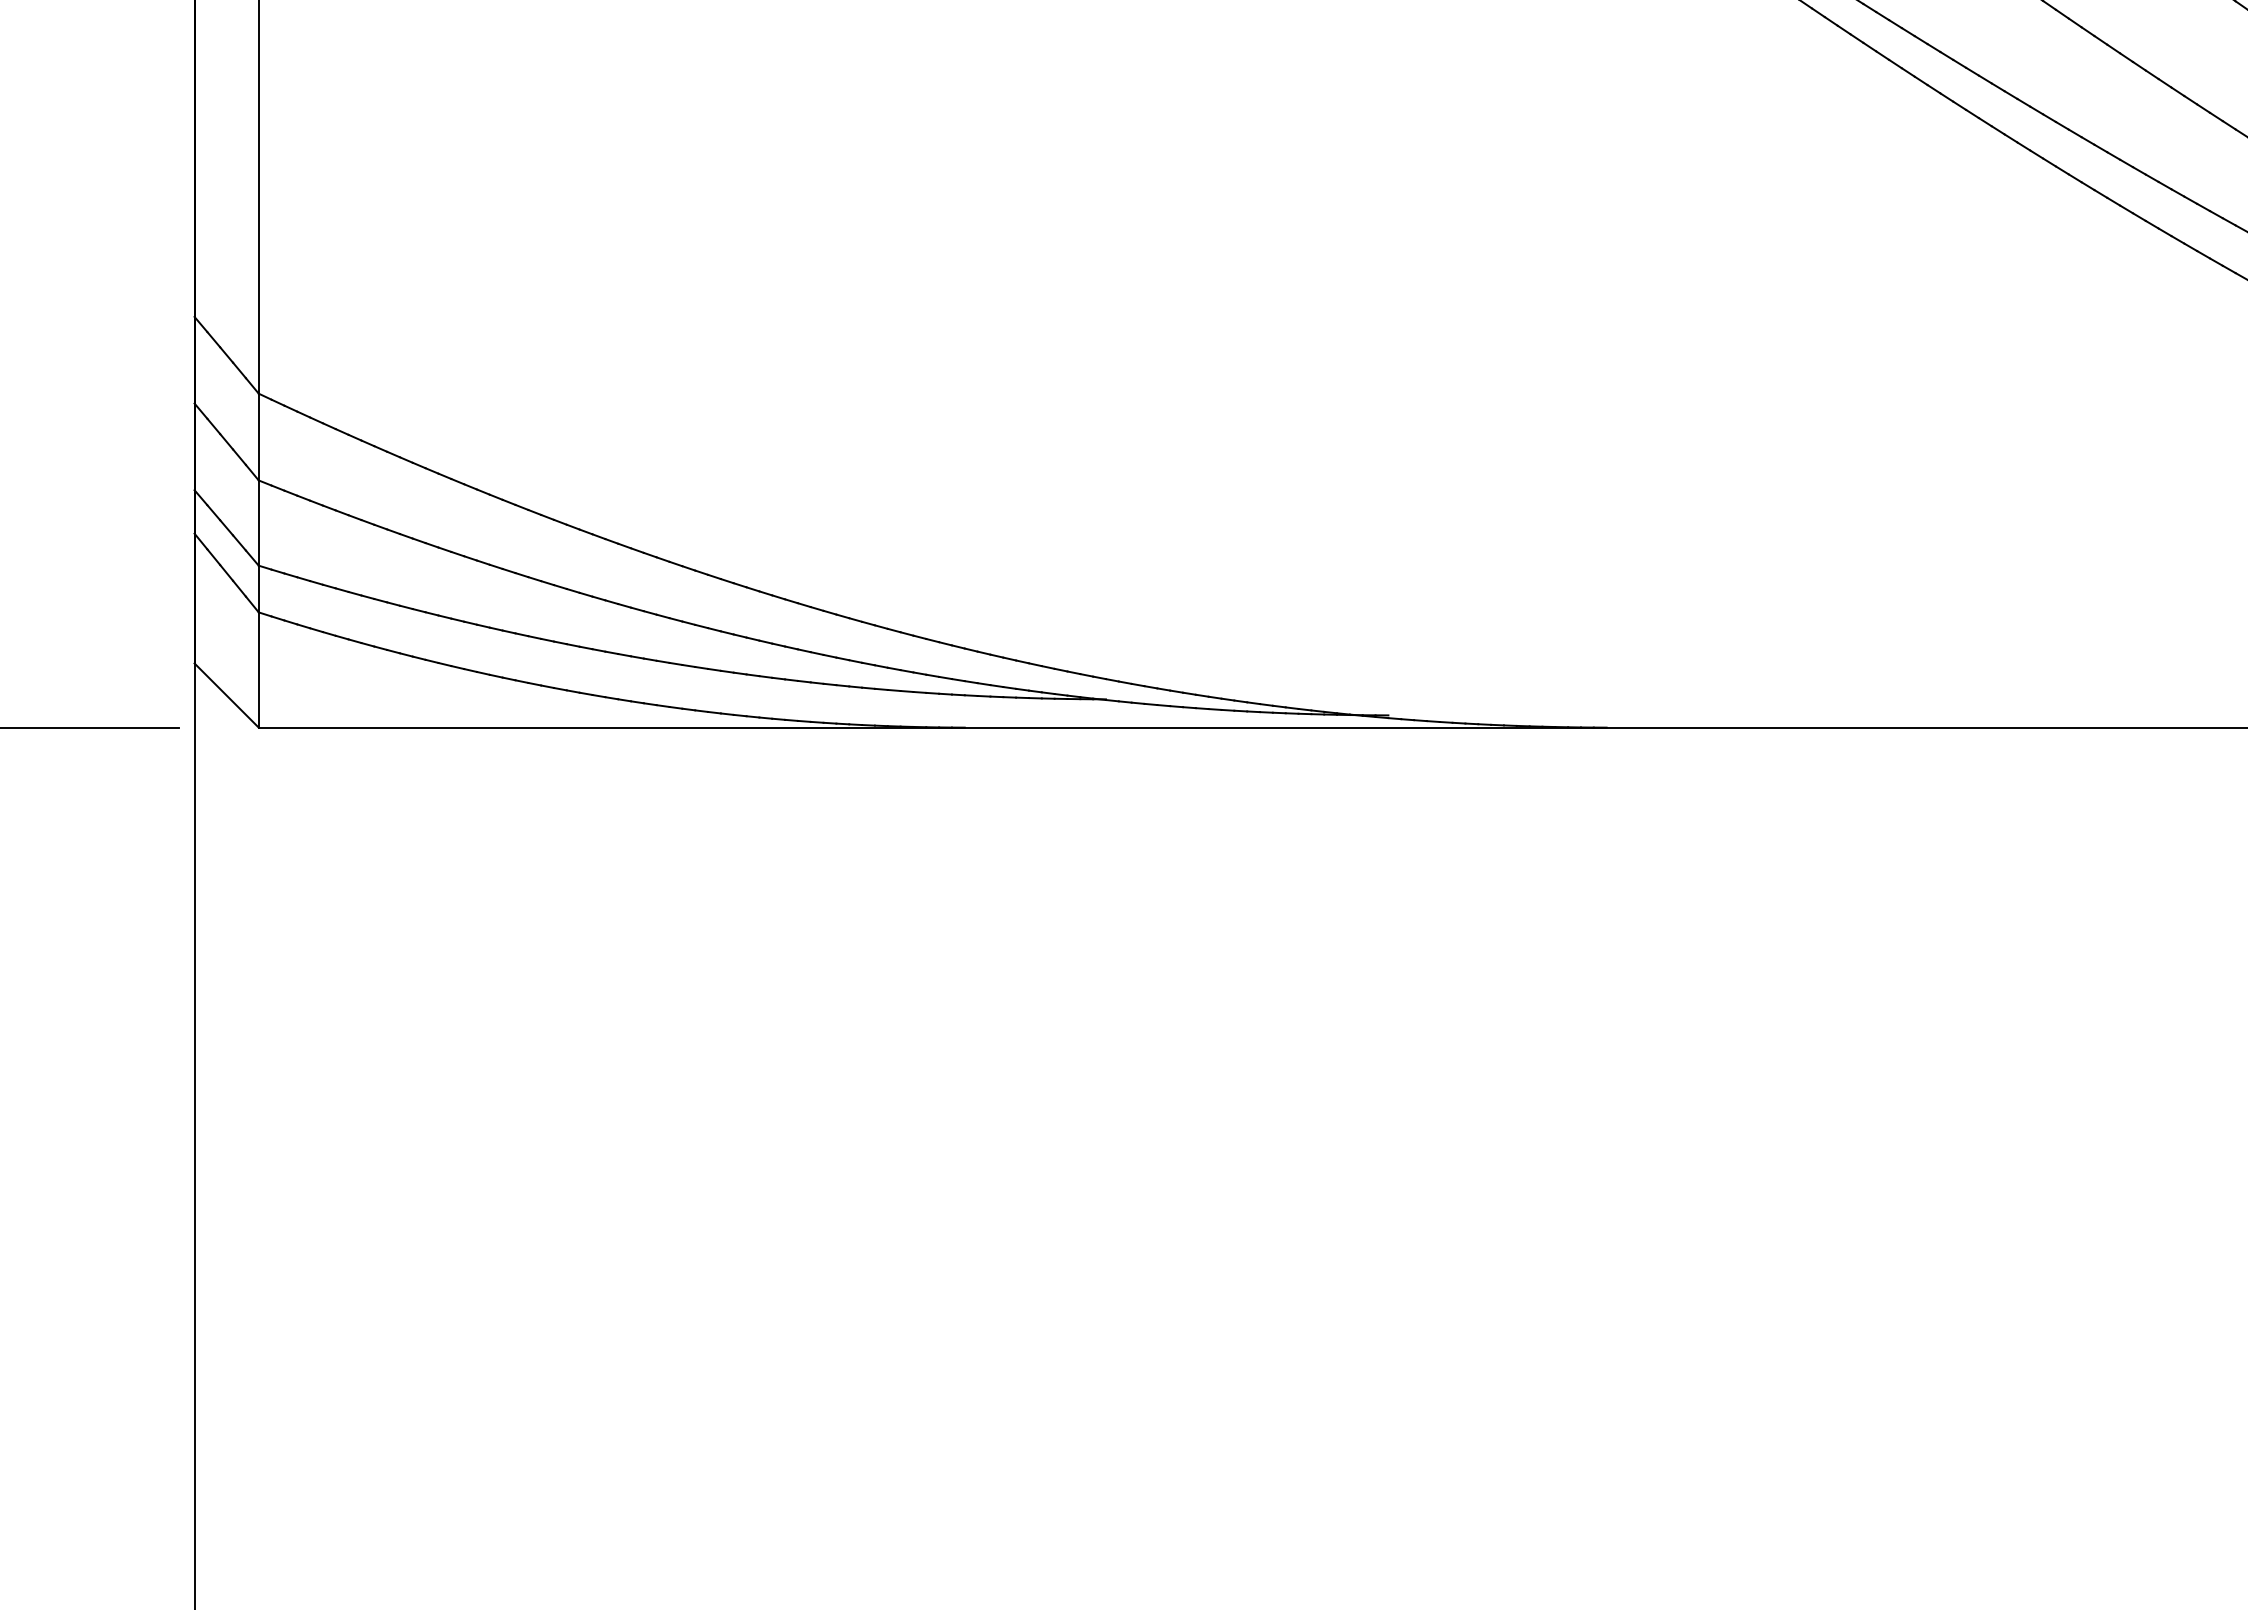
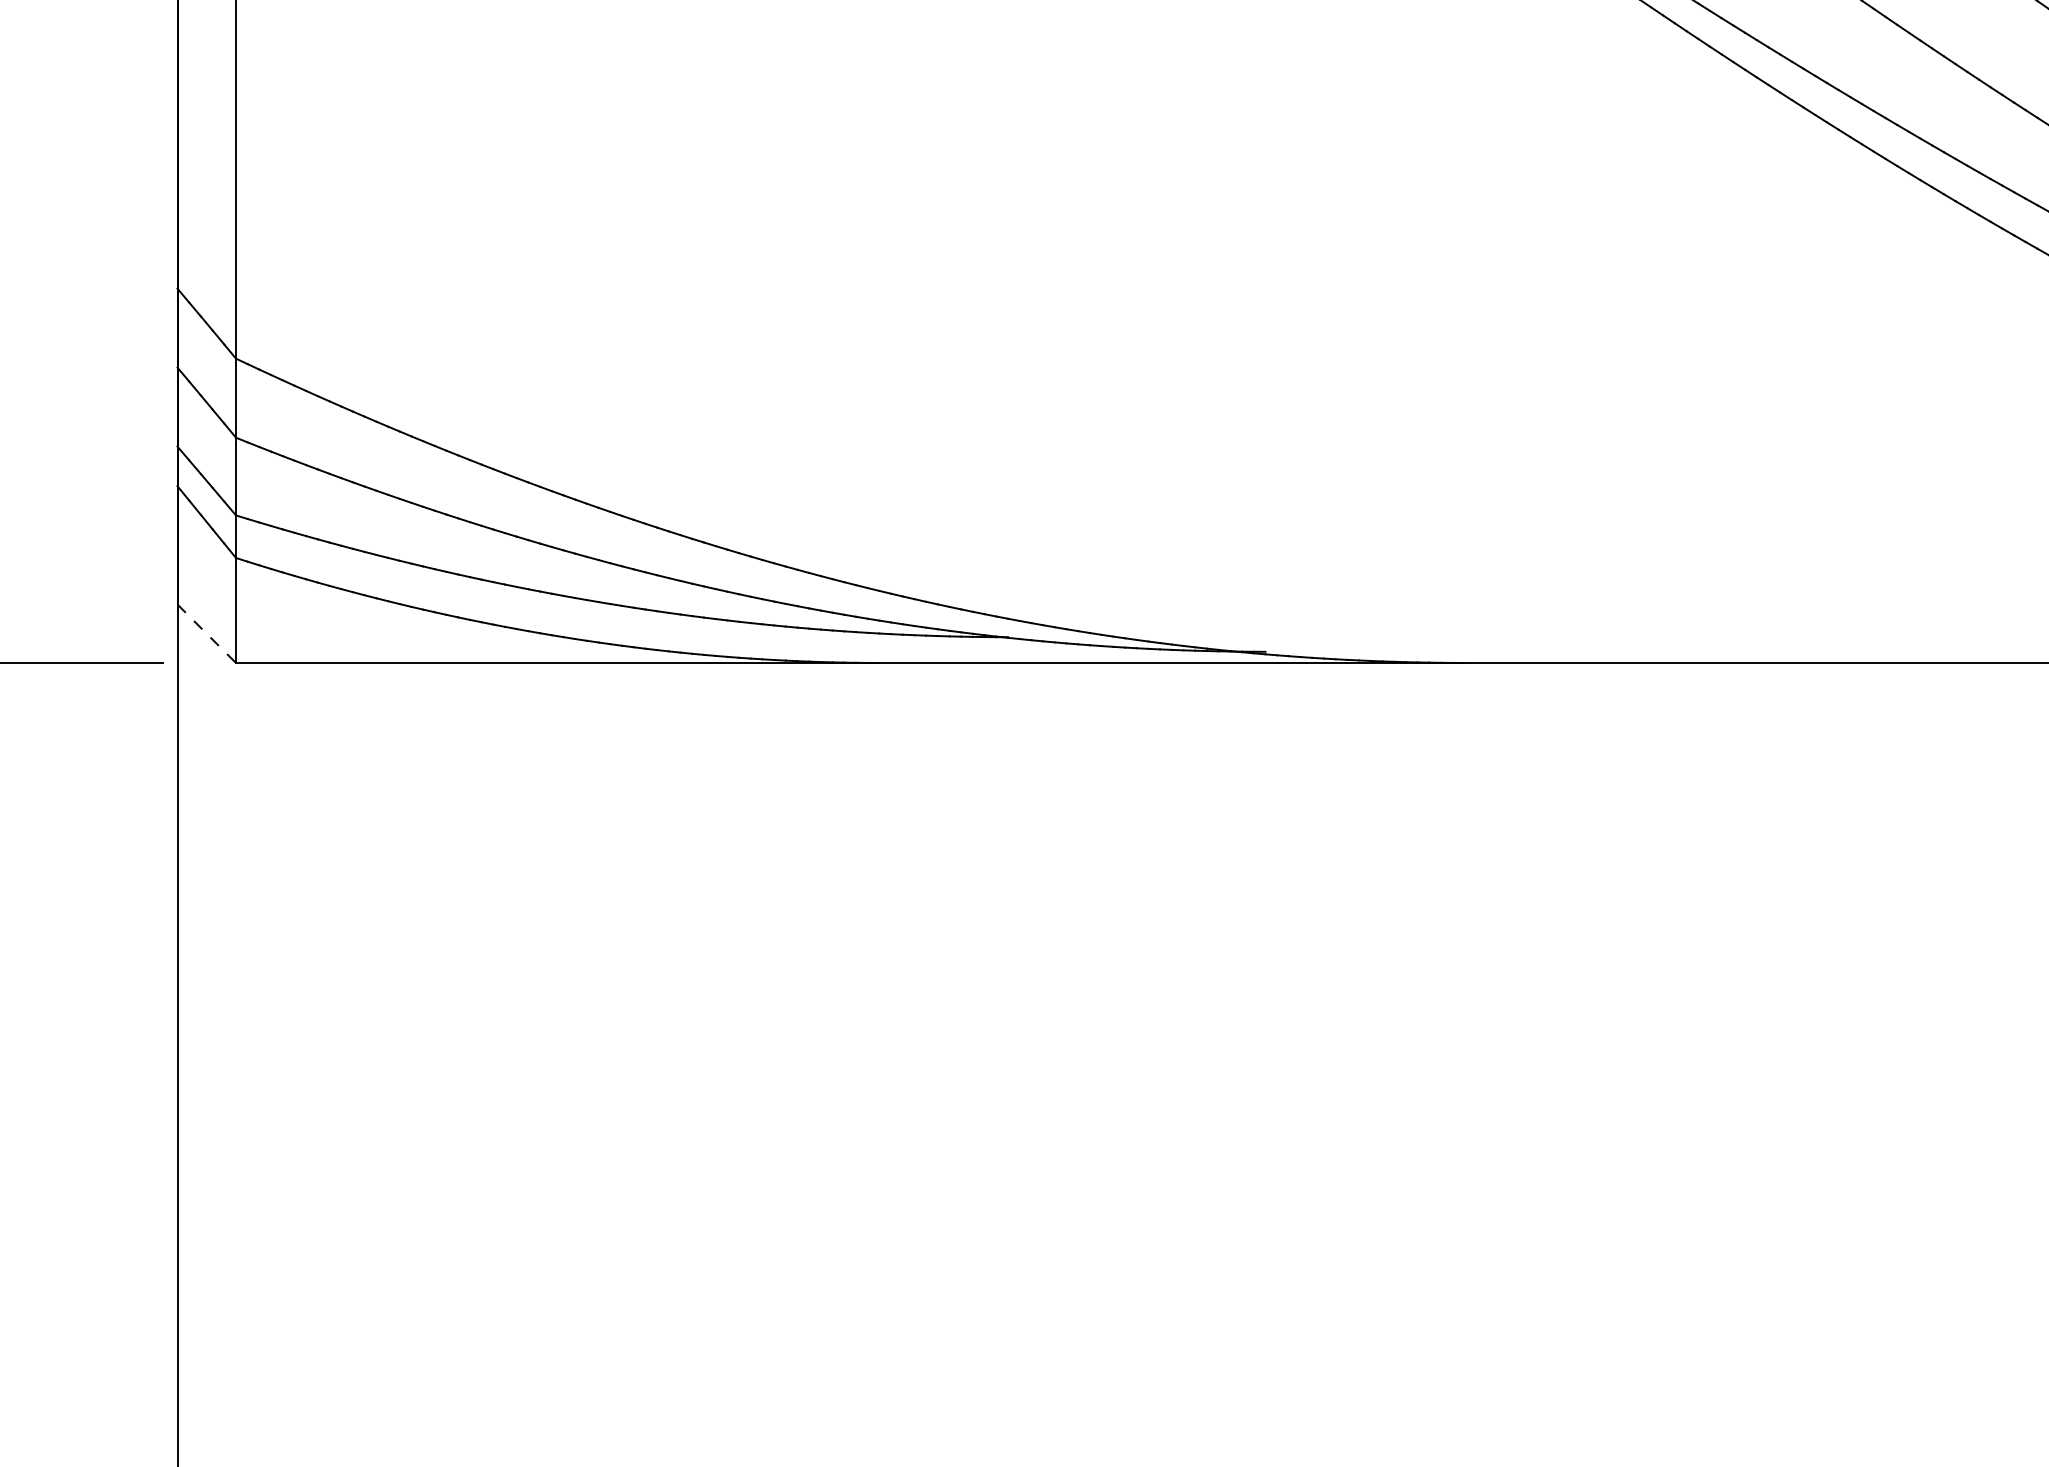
line: (227, 695) -> (207, 633), solid -> dashed

